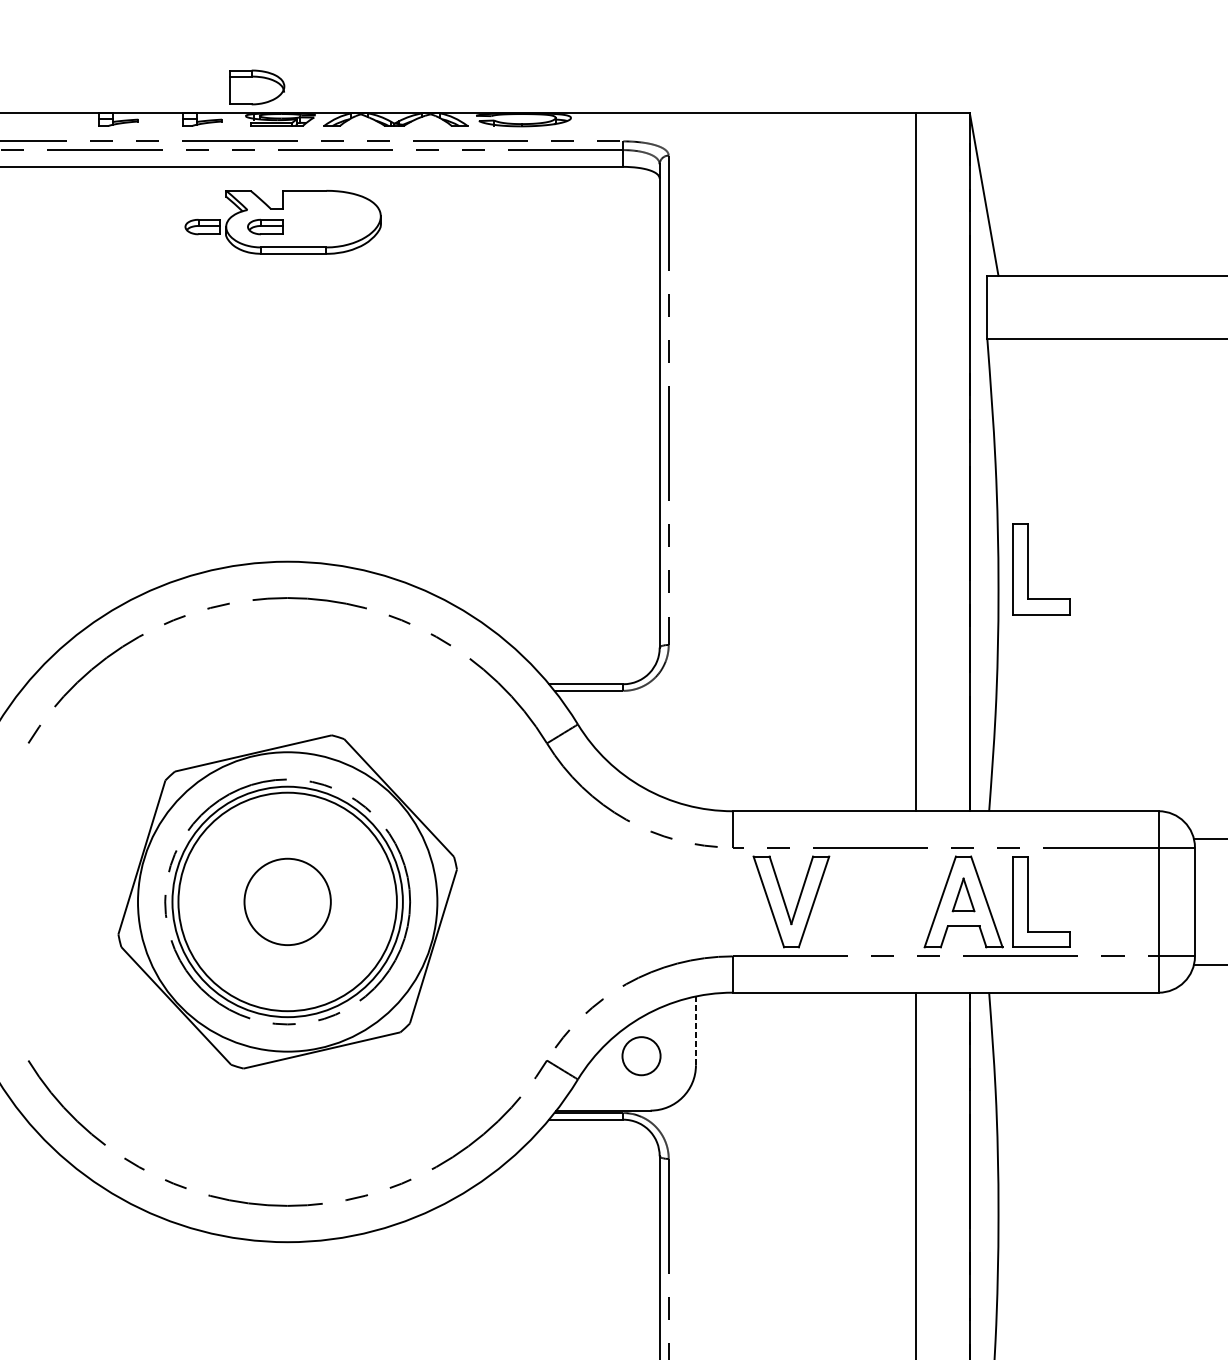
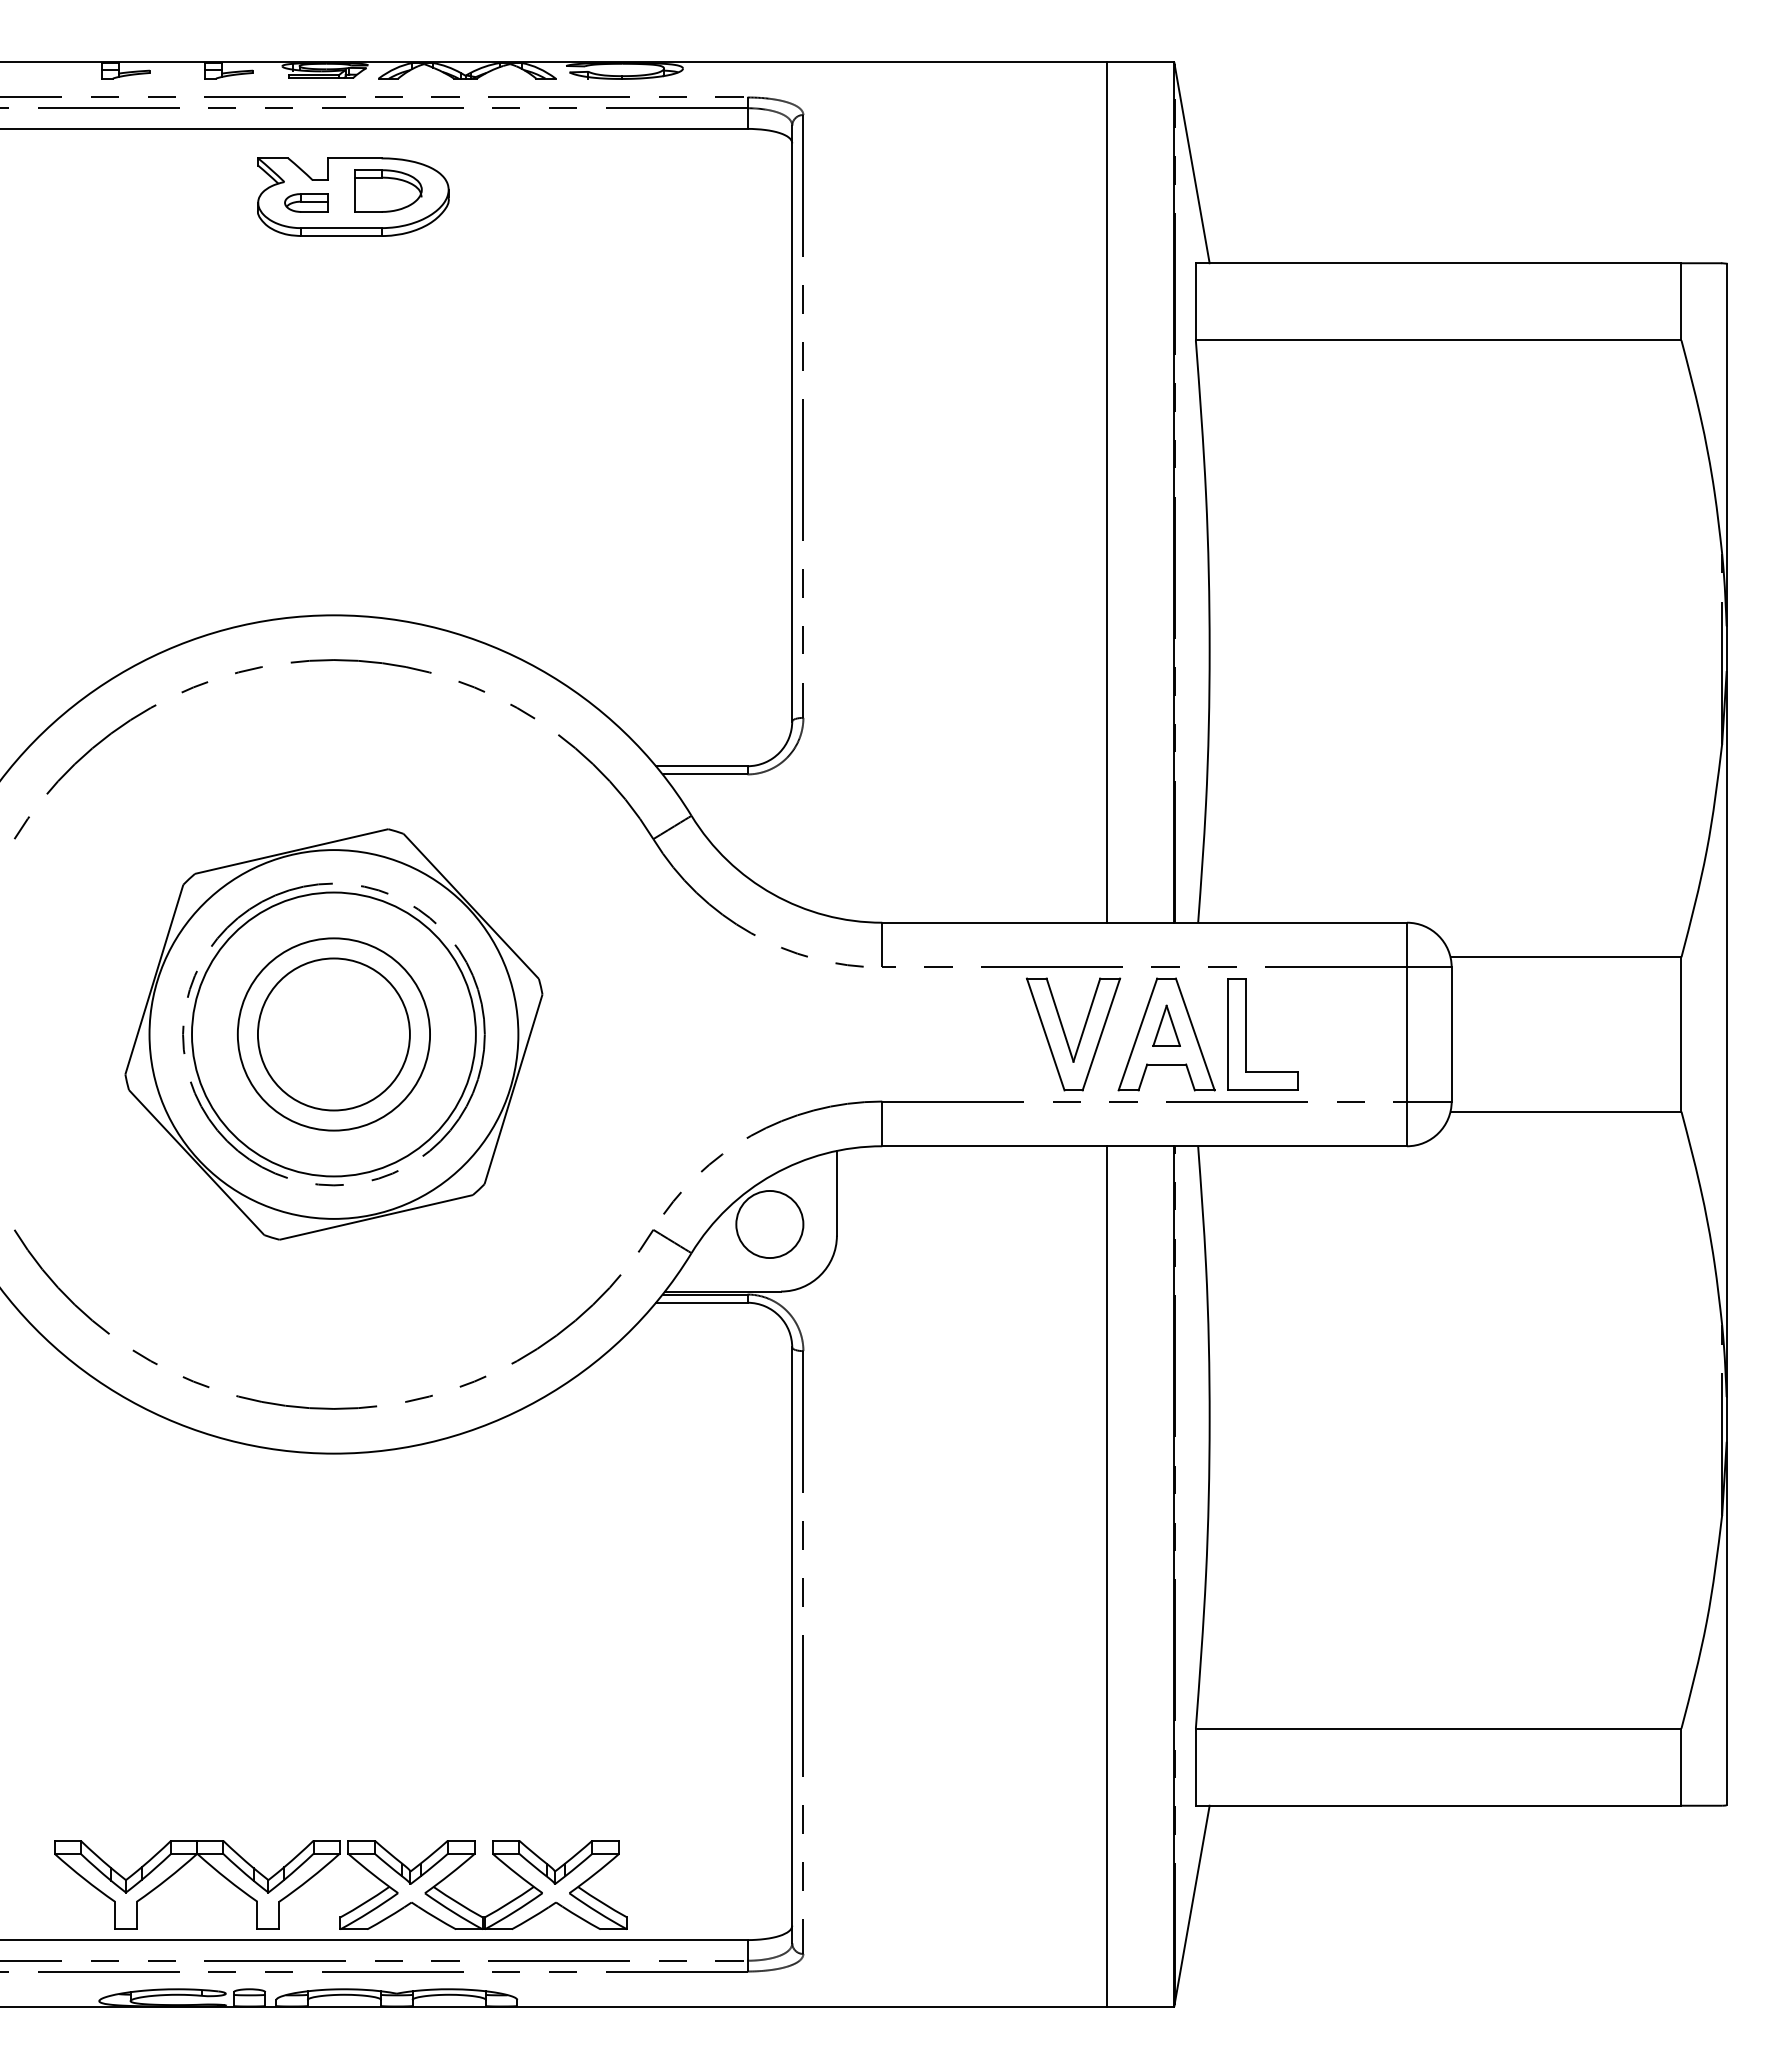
part: (257, 87) -> (388, 190), moved
part: (202, 226) -> (229, 202), removed
part: (1028, 569) -> (1246, 624), removed
circle: (287, 901) -> (333, 1034), size x0.71
circle: (287, 901) -> (333, 1034), size x1.43
part: (785, 903) -> (1066, 1036), moved
line: (695, 1031) -> (836, 1193), dashed -> solid
circle: (641, 1056) -> (769, 1224), size x1.43

